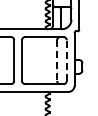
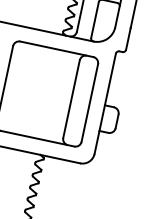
line: (66, 60) -> (89, 102), dashed -> solid
line: (57, 61) -> (71, 101), dashed -> solid

